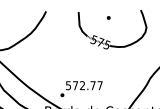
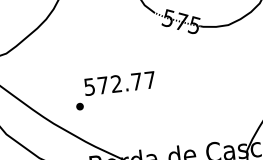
text: (81, 89) -> (115, 91), moved

